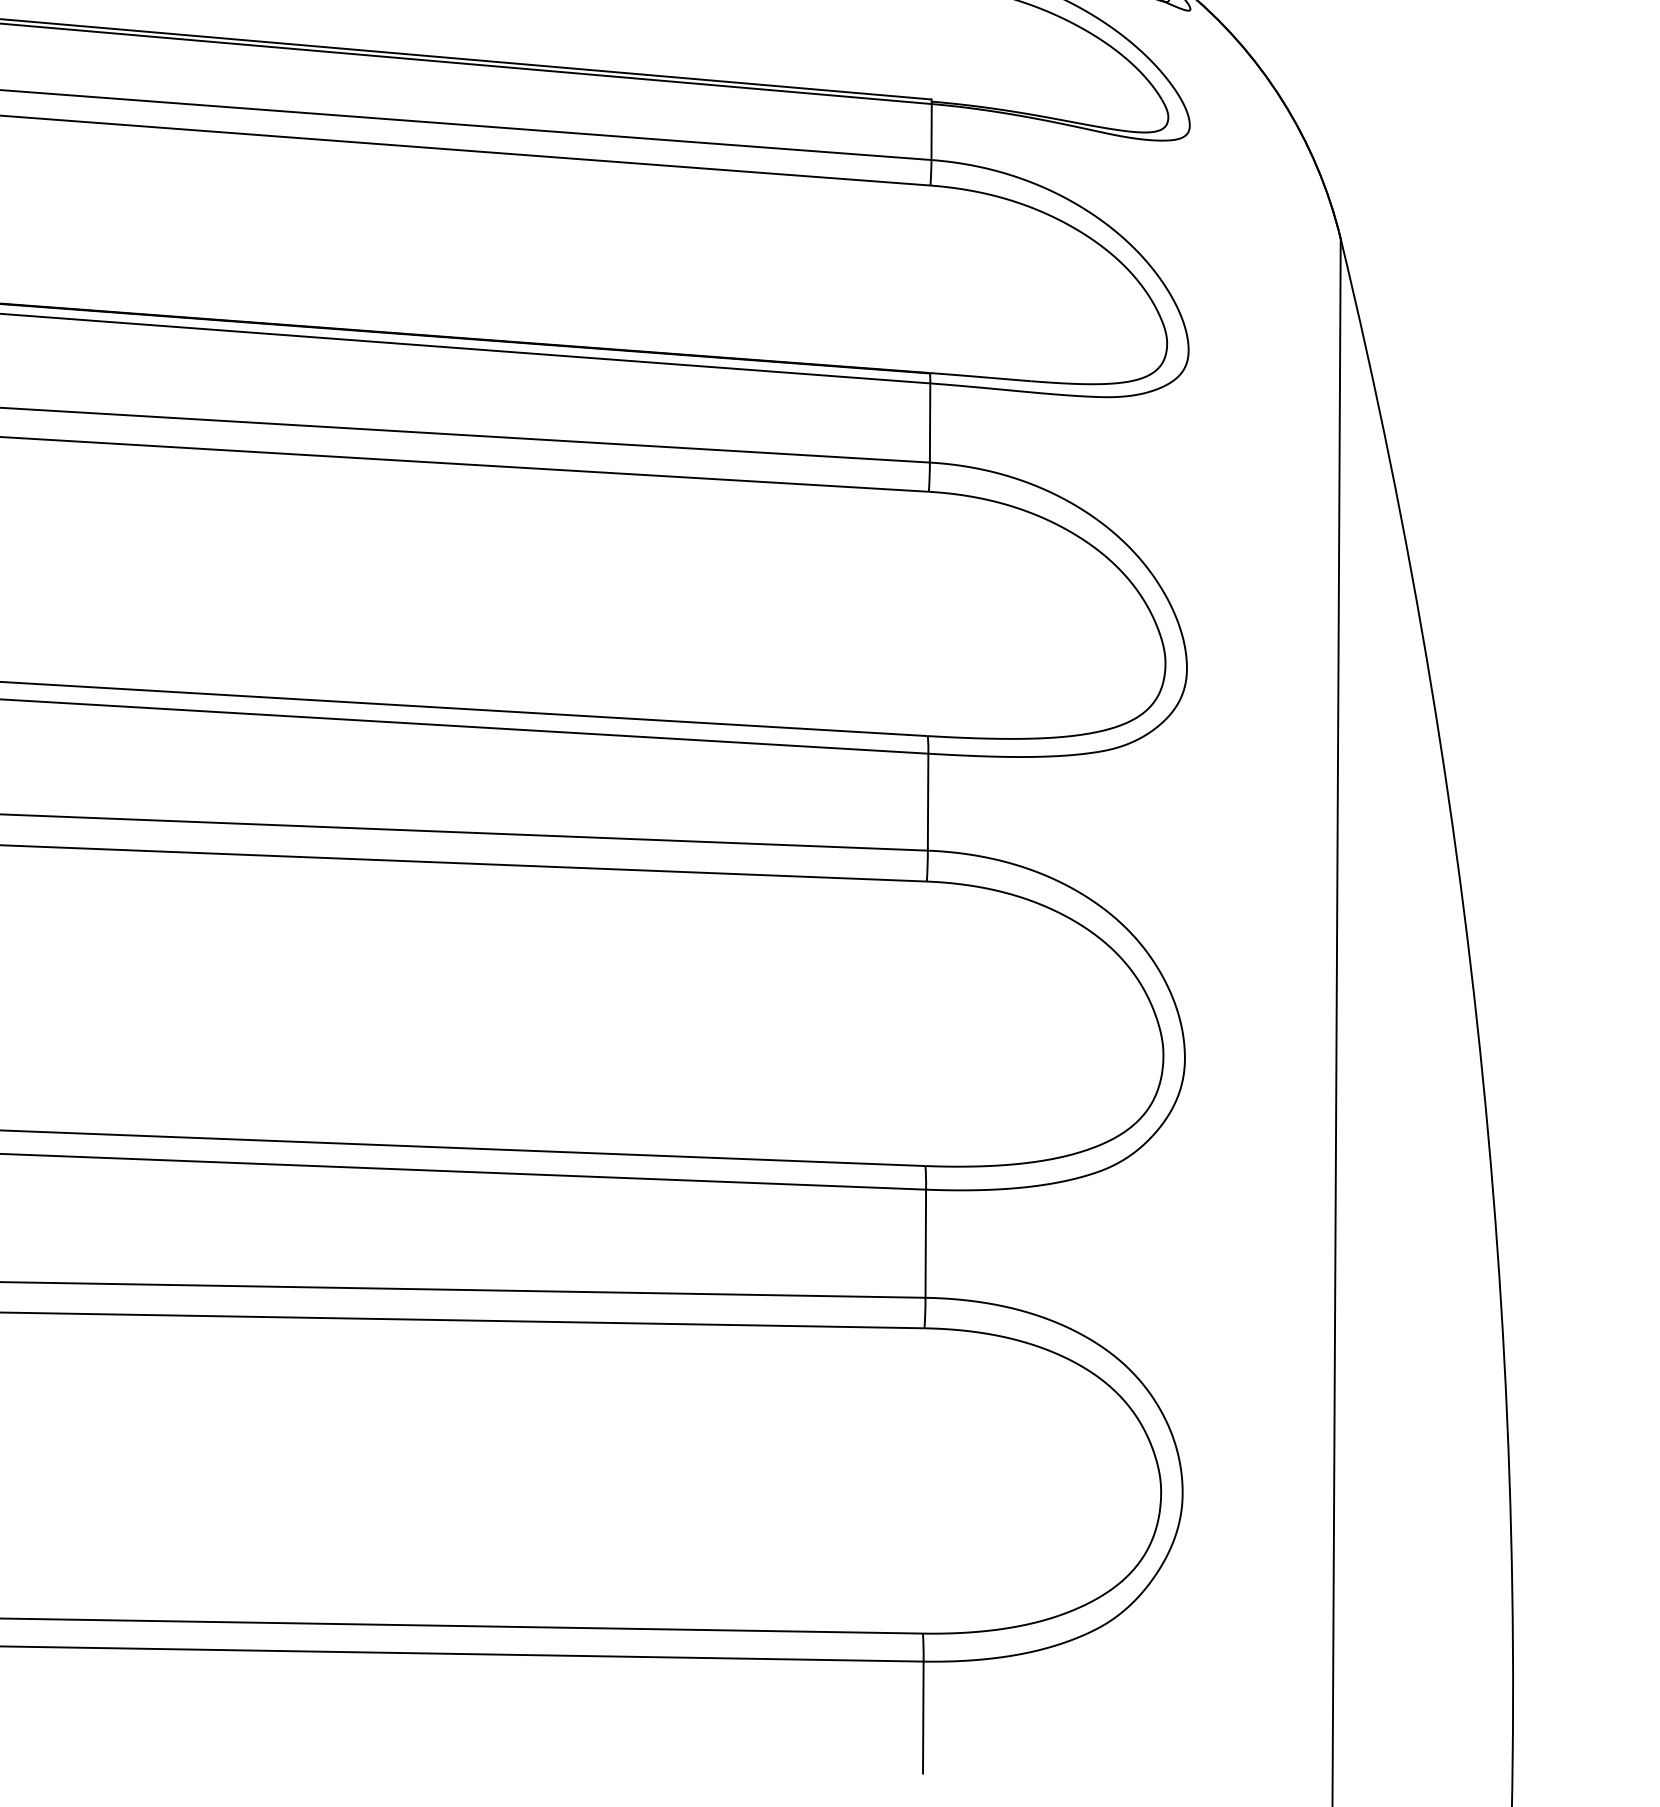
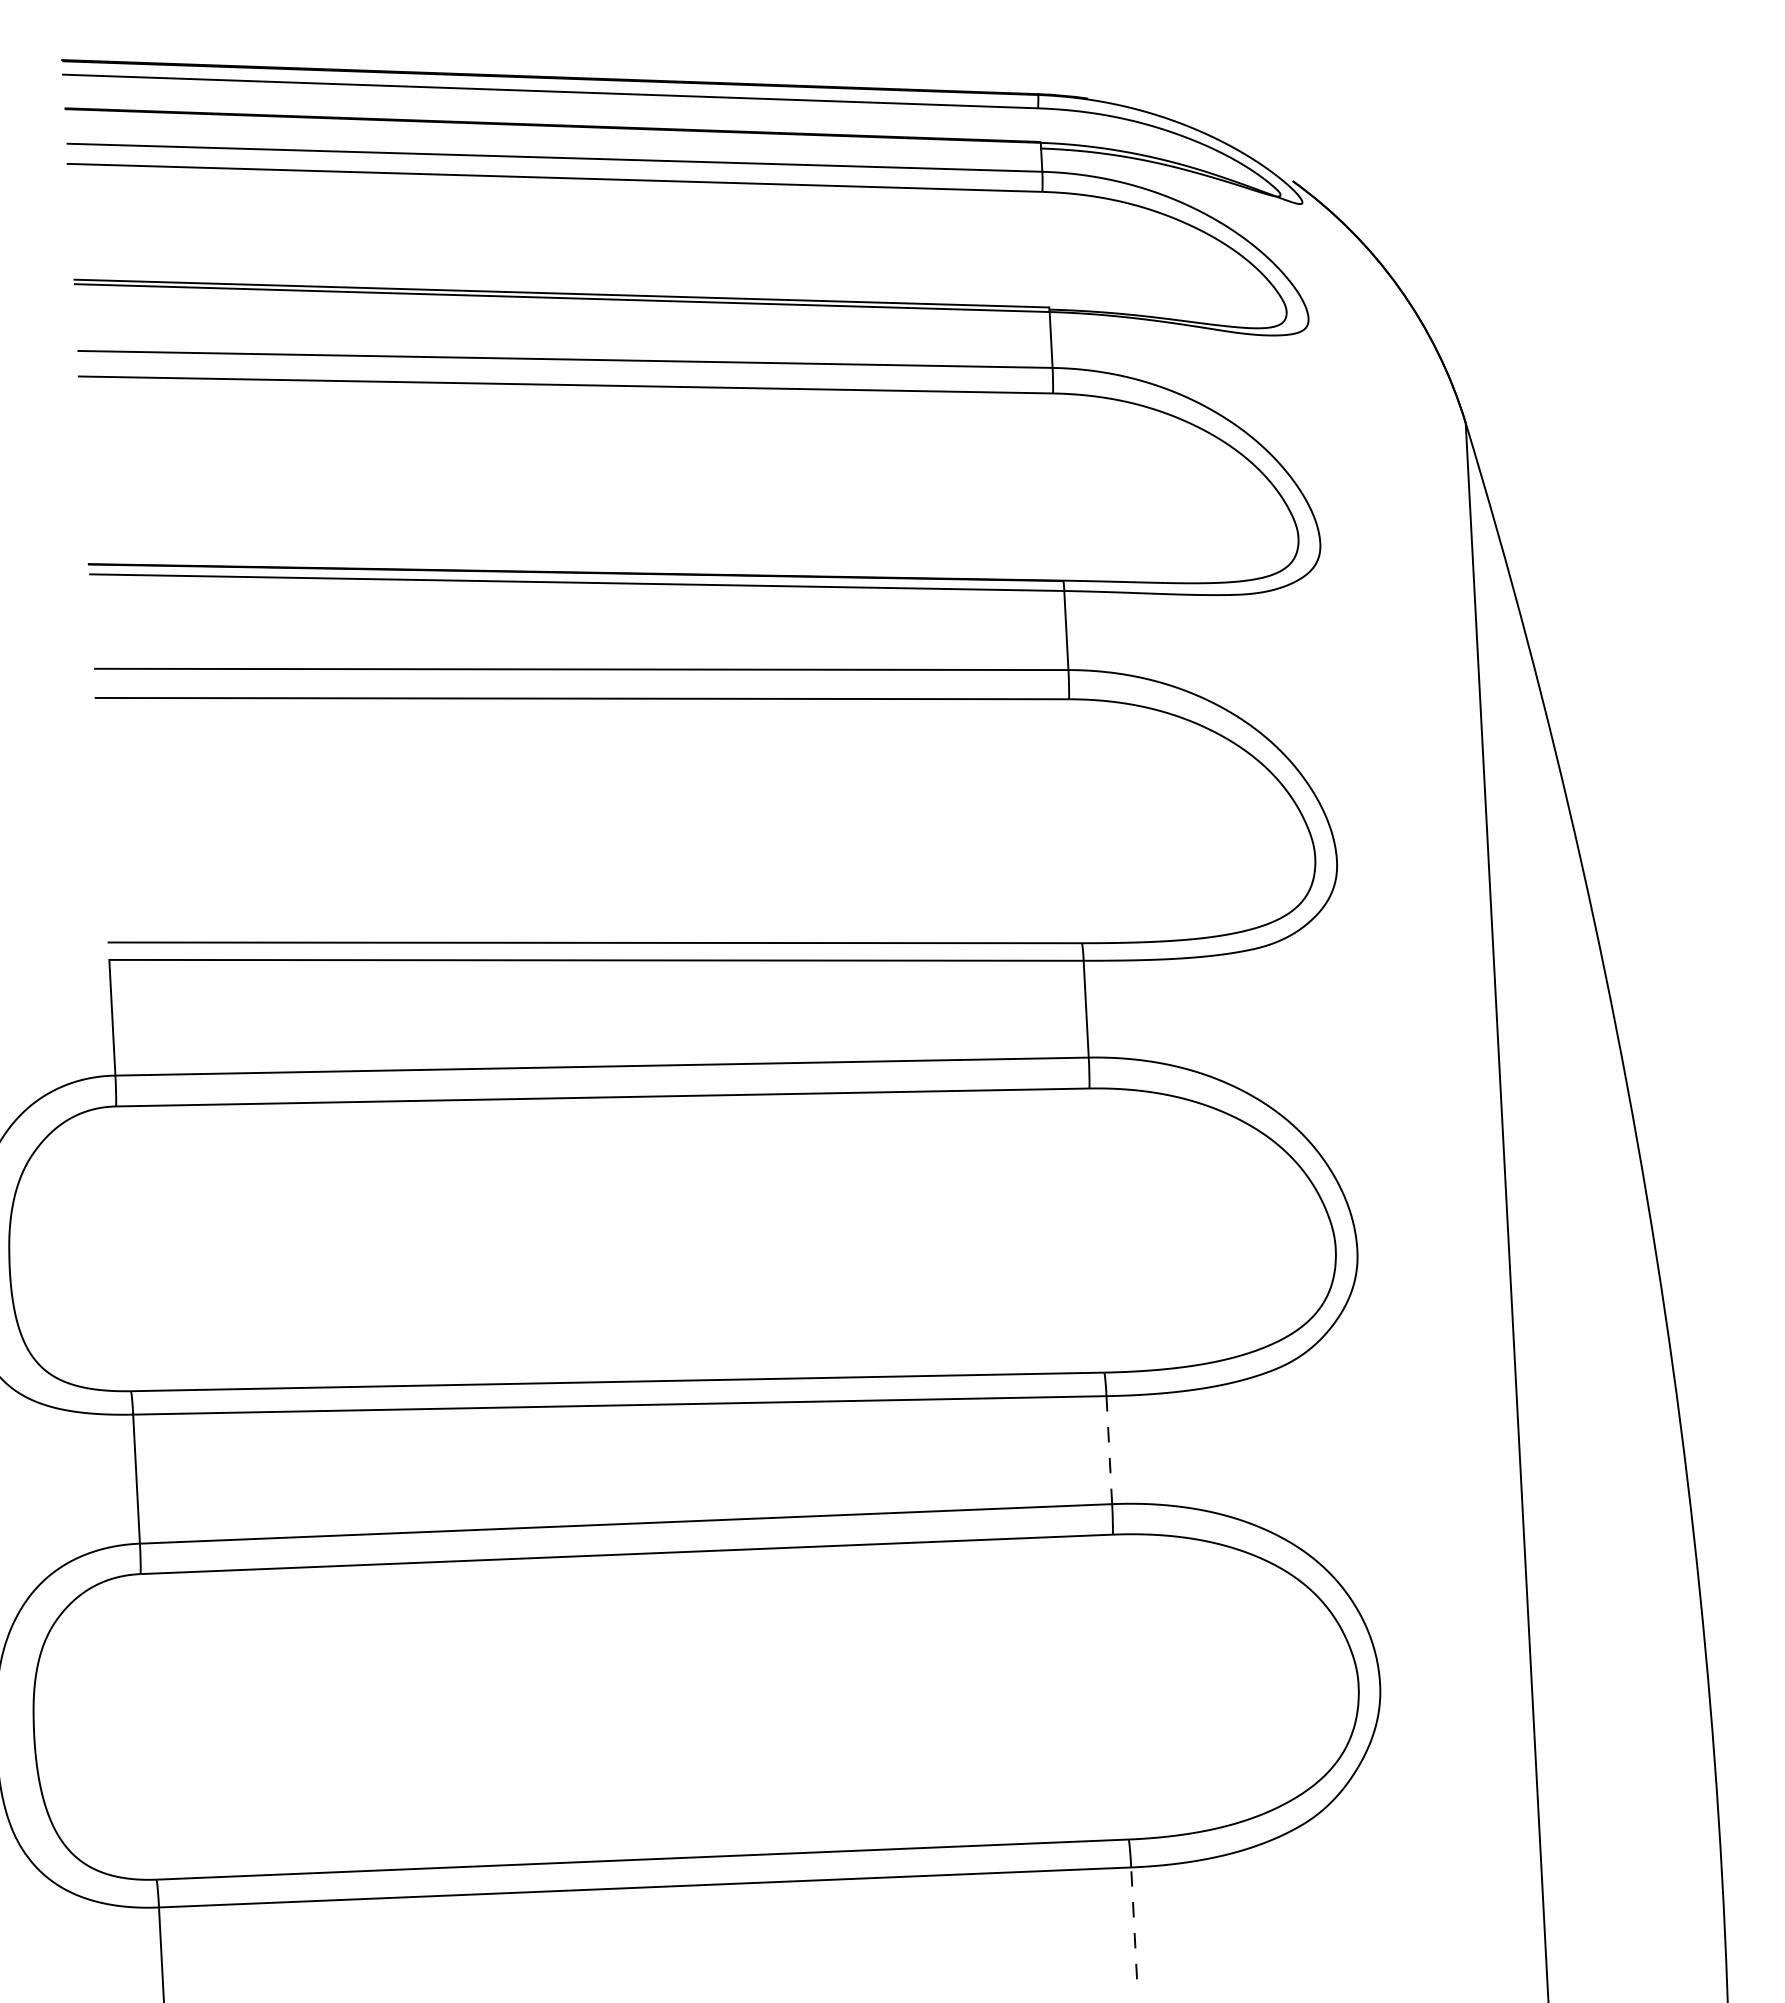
line: (926, 1243) -> (1109, 1449), solid -> dashed
line: (923, 1717) -> (1134, 1923), solid -> dashed

